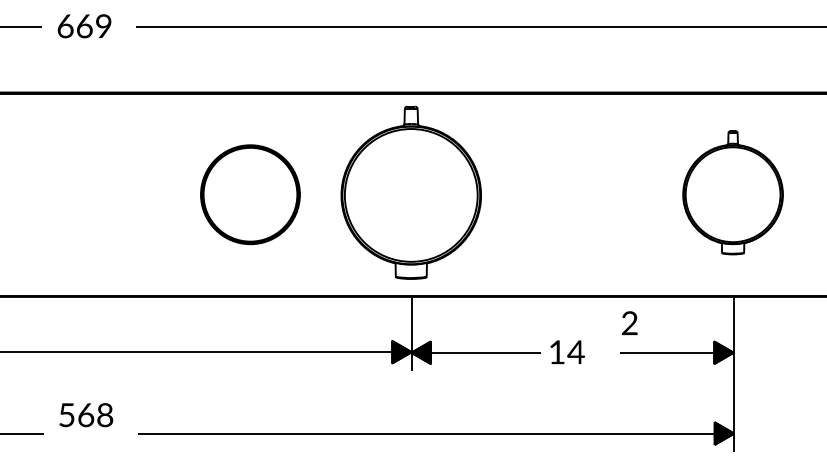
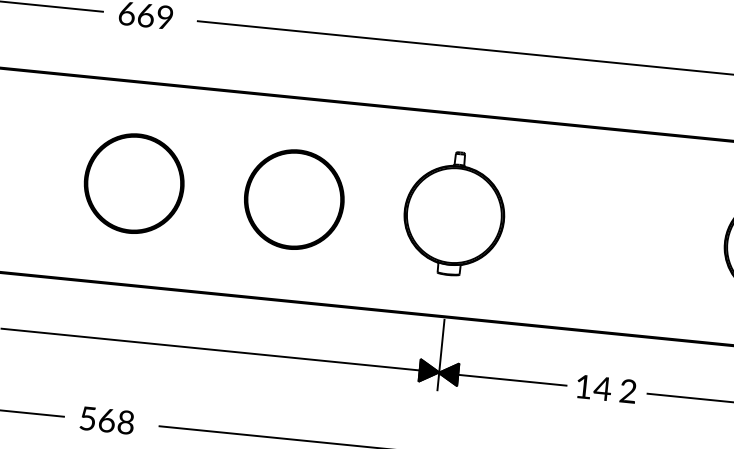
part: (411, 192) -> (454, 213), size x0.71
part: (89, 194) -> (134, 183), added
text: (629, 322) -> (628, 390), moved
text: (86, 415) -> (107, 420), moved

